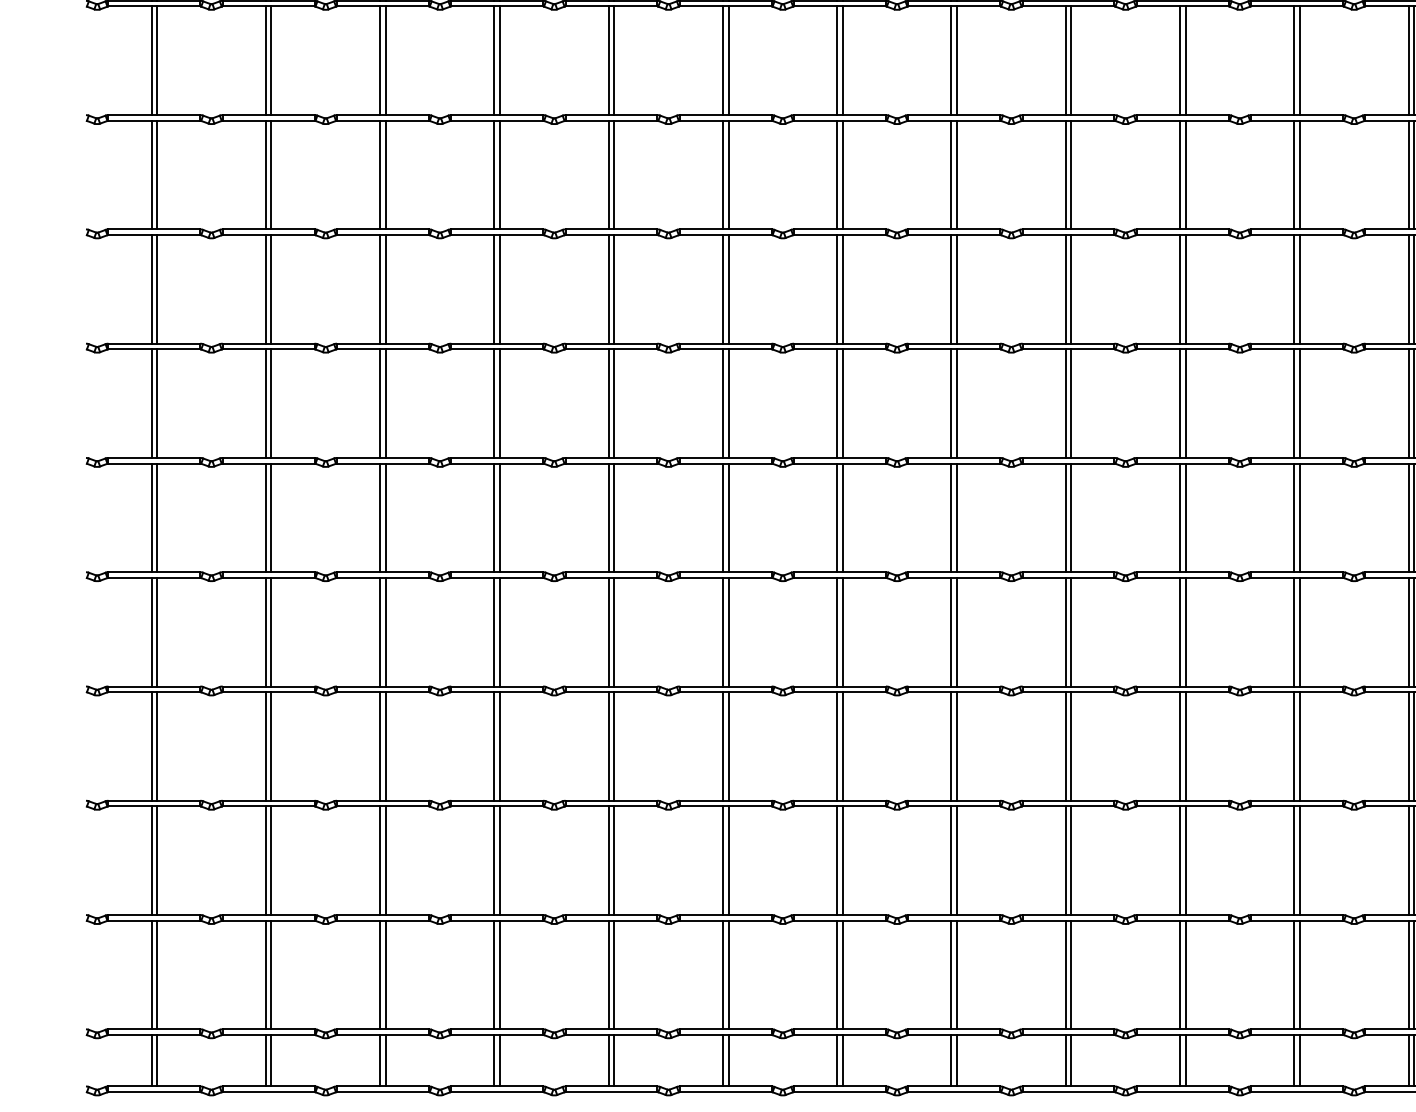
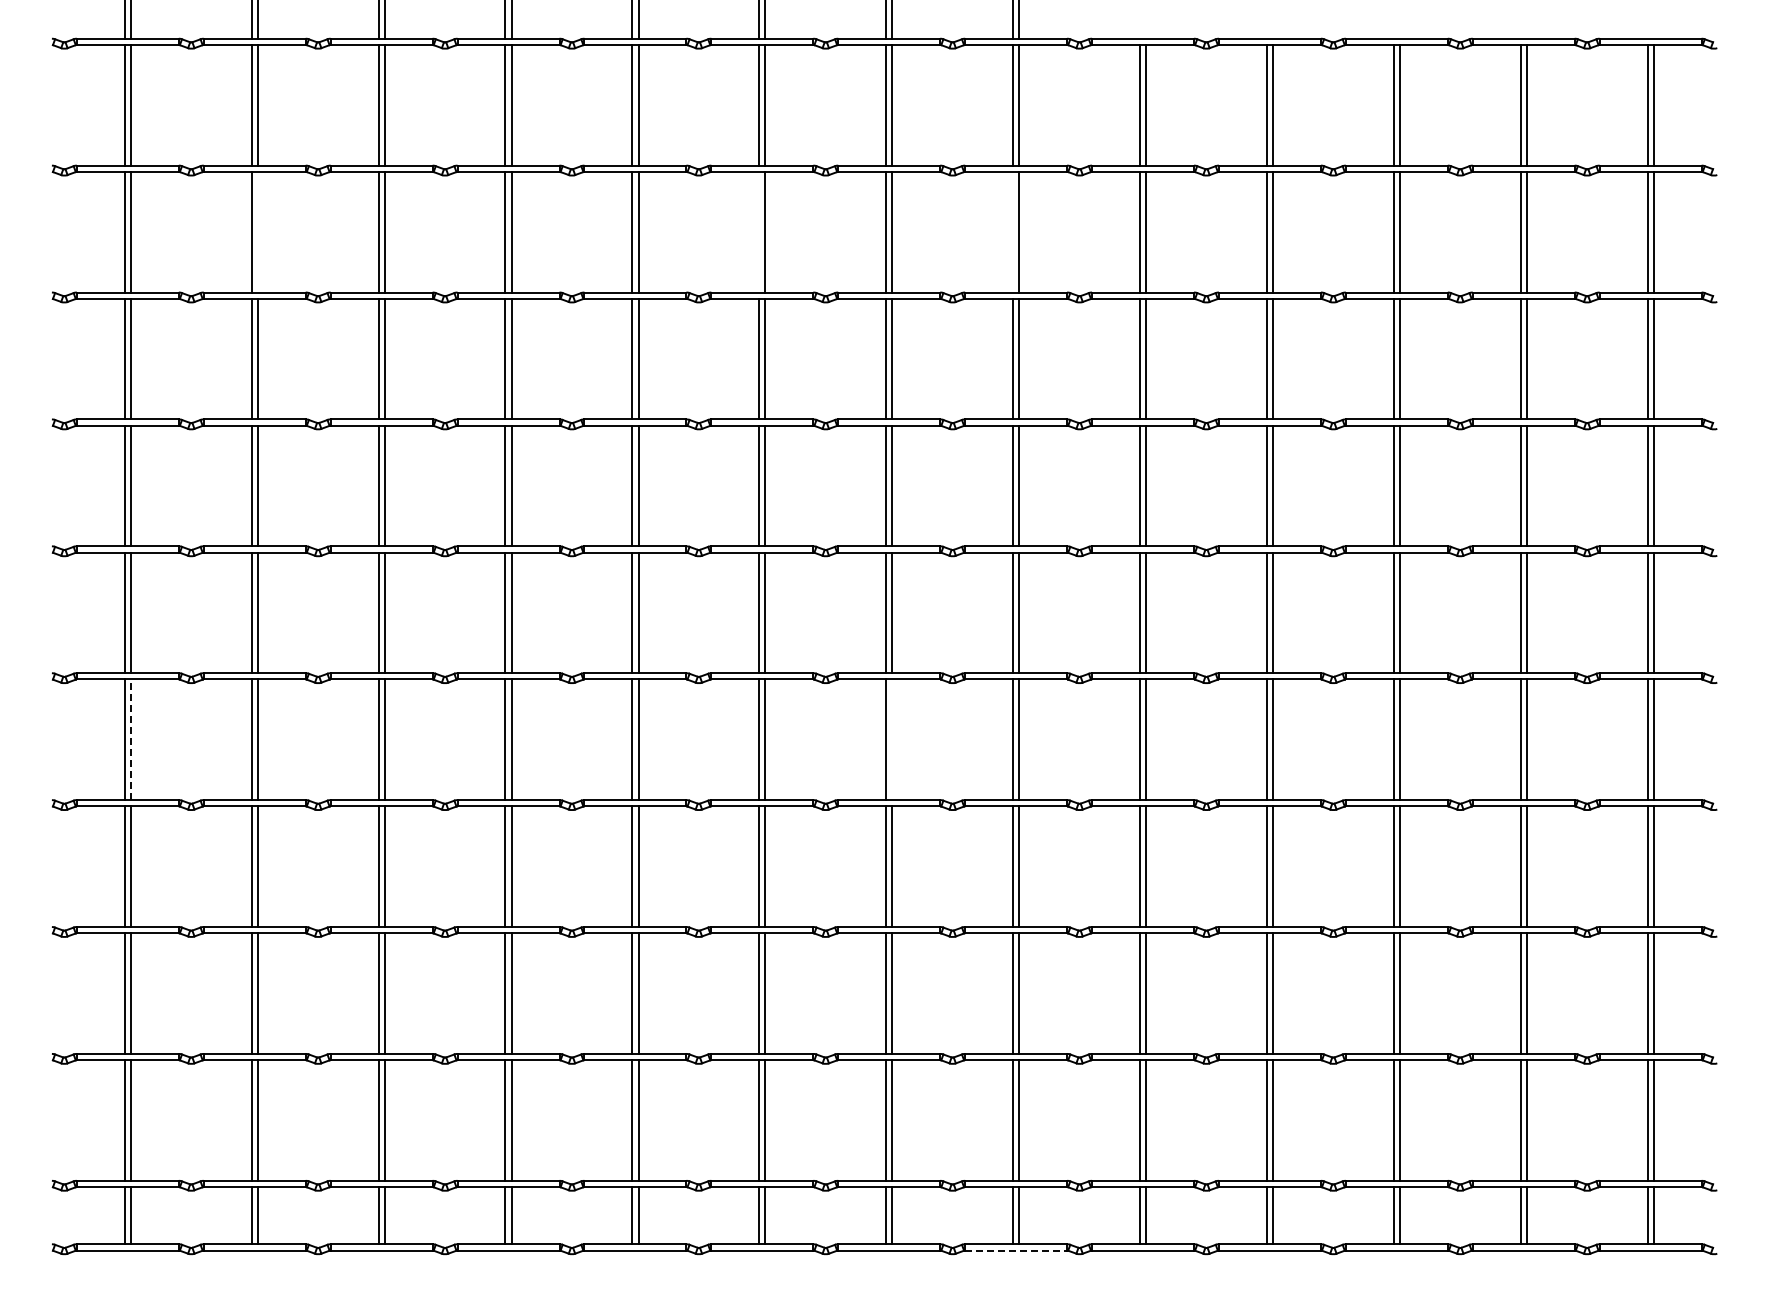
line: (271, 174) -> (257, 231), removed
line: (723, 174) -> (759, 231), removed
line: (951, 174) -> (1013, 231), removed
line: (156, 631) -> (130, 739), solid -> dashed
line: (842, 631) -> (892, 739), removed
line: (954, 1092) -> (1016, 1250), solid -> dashed

